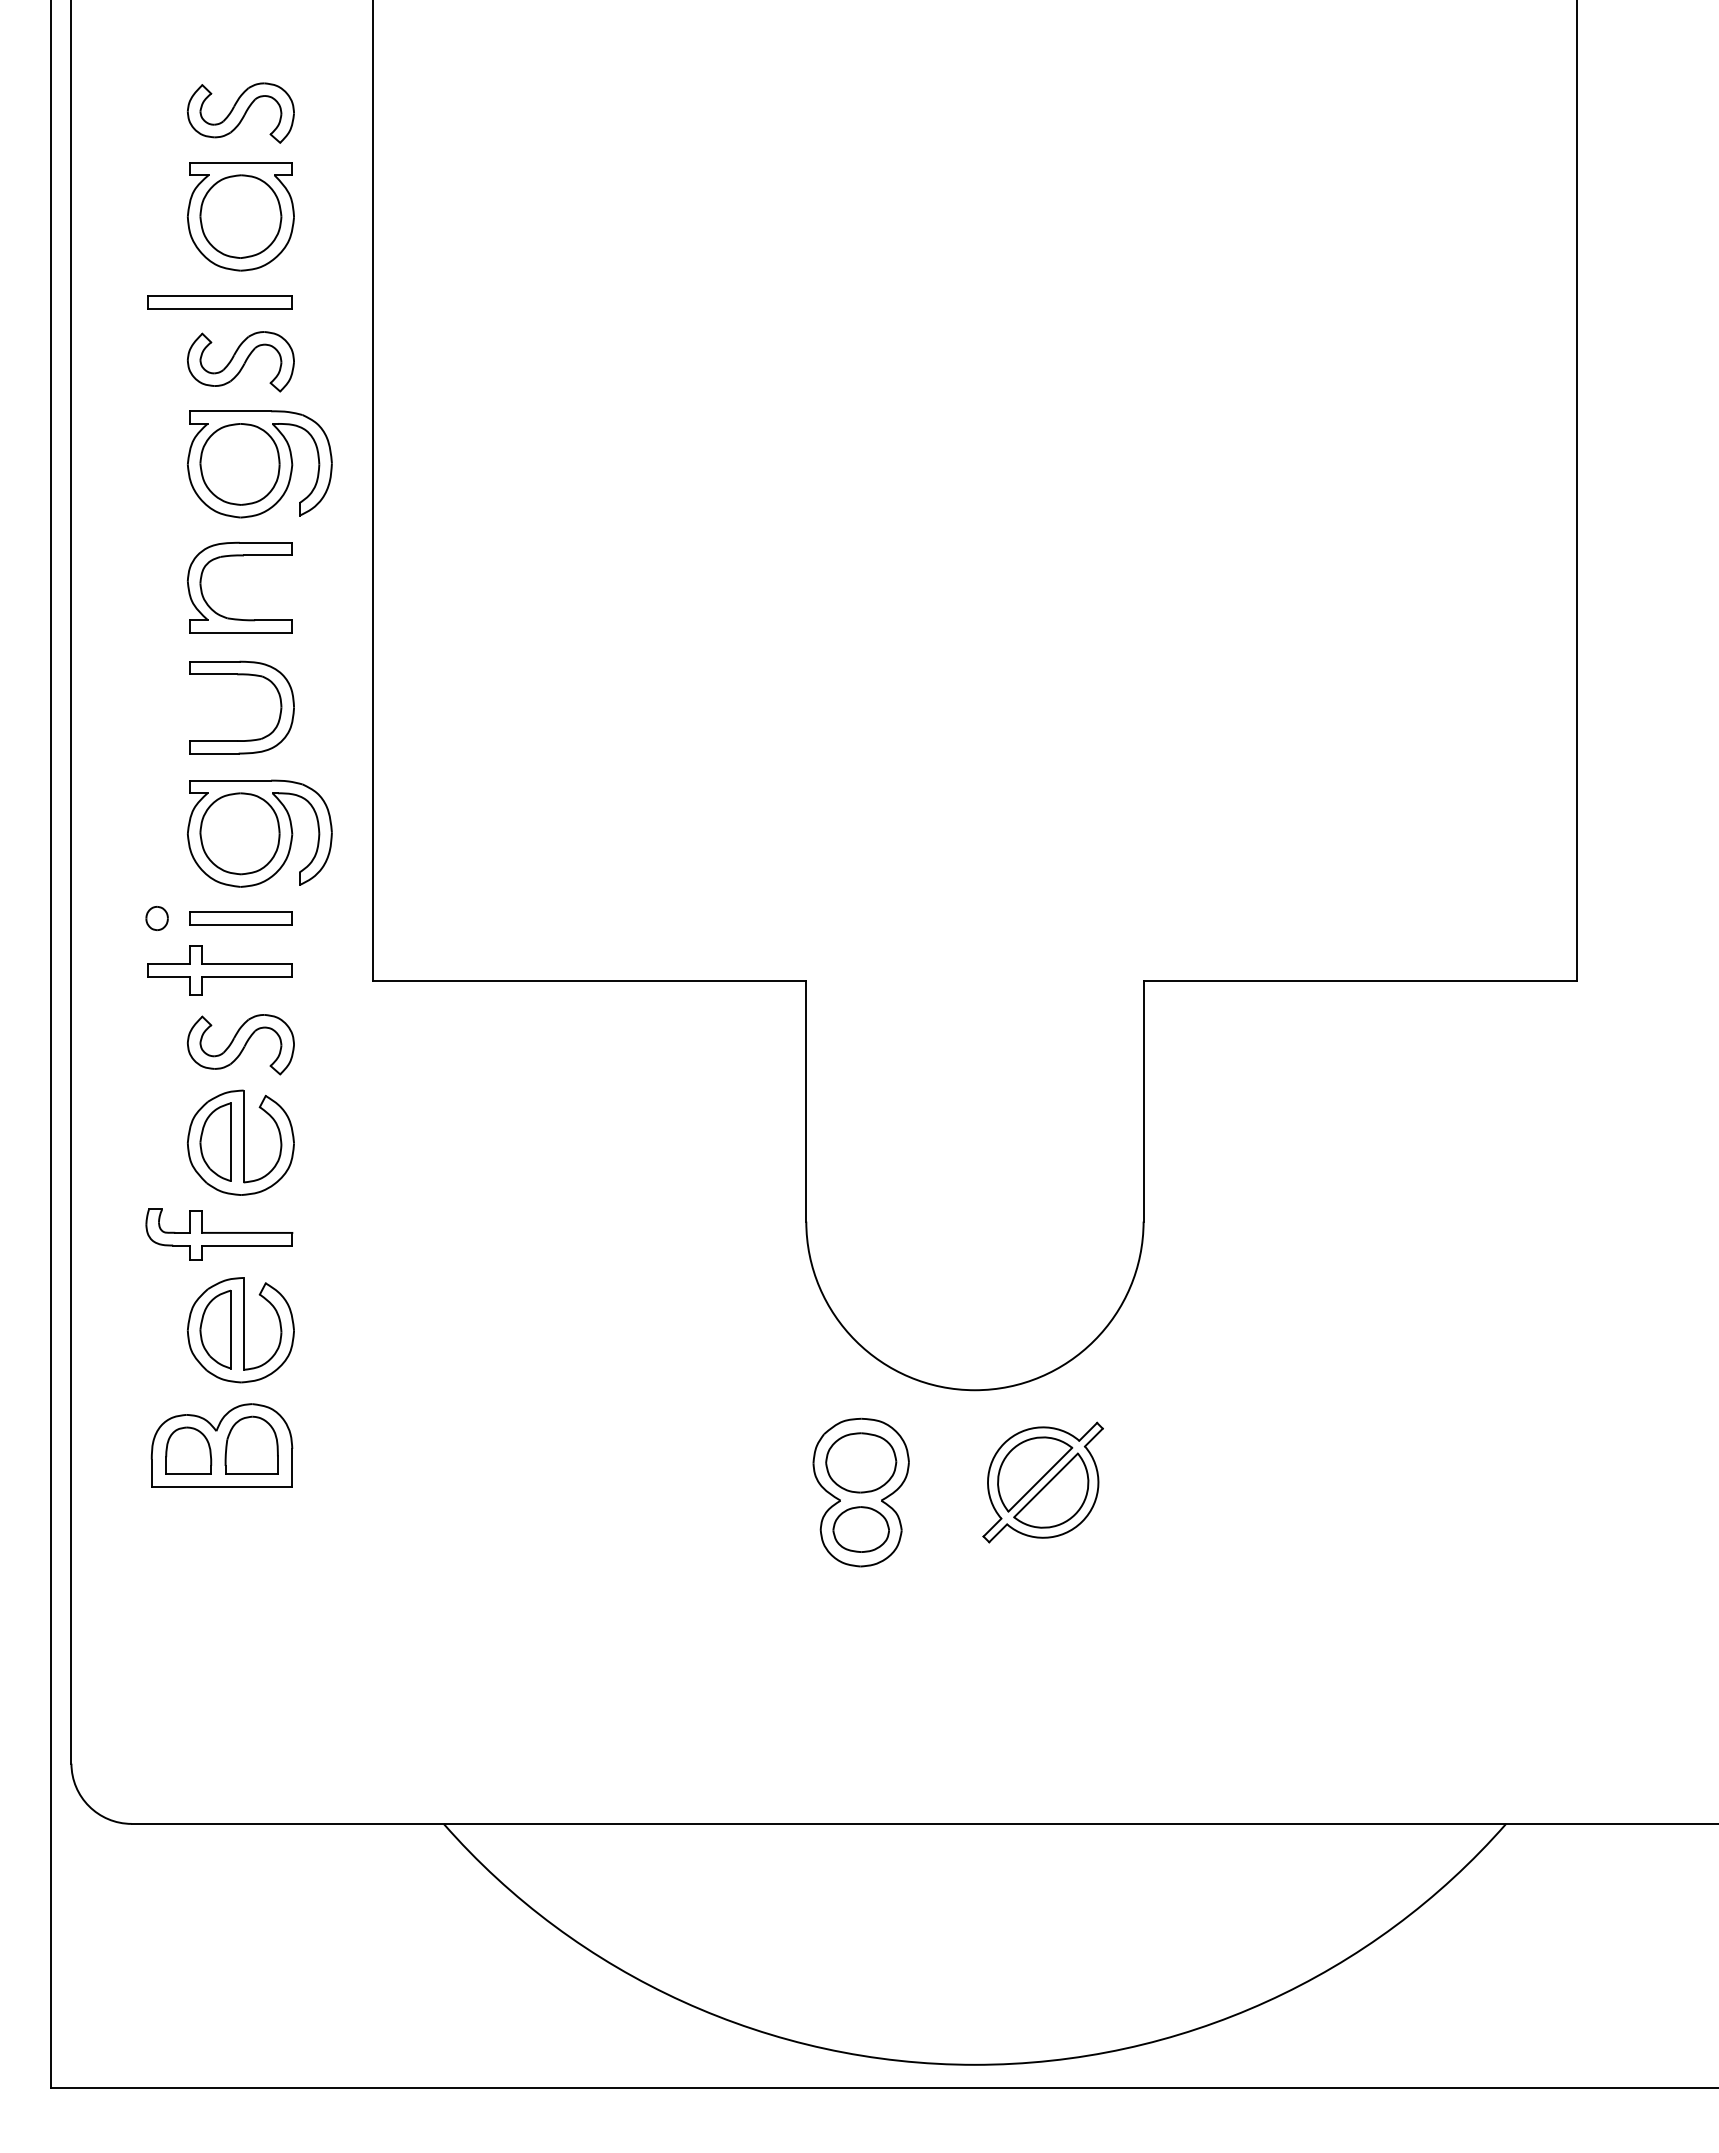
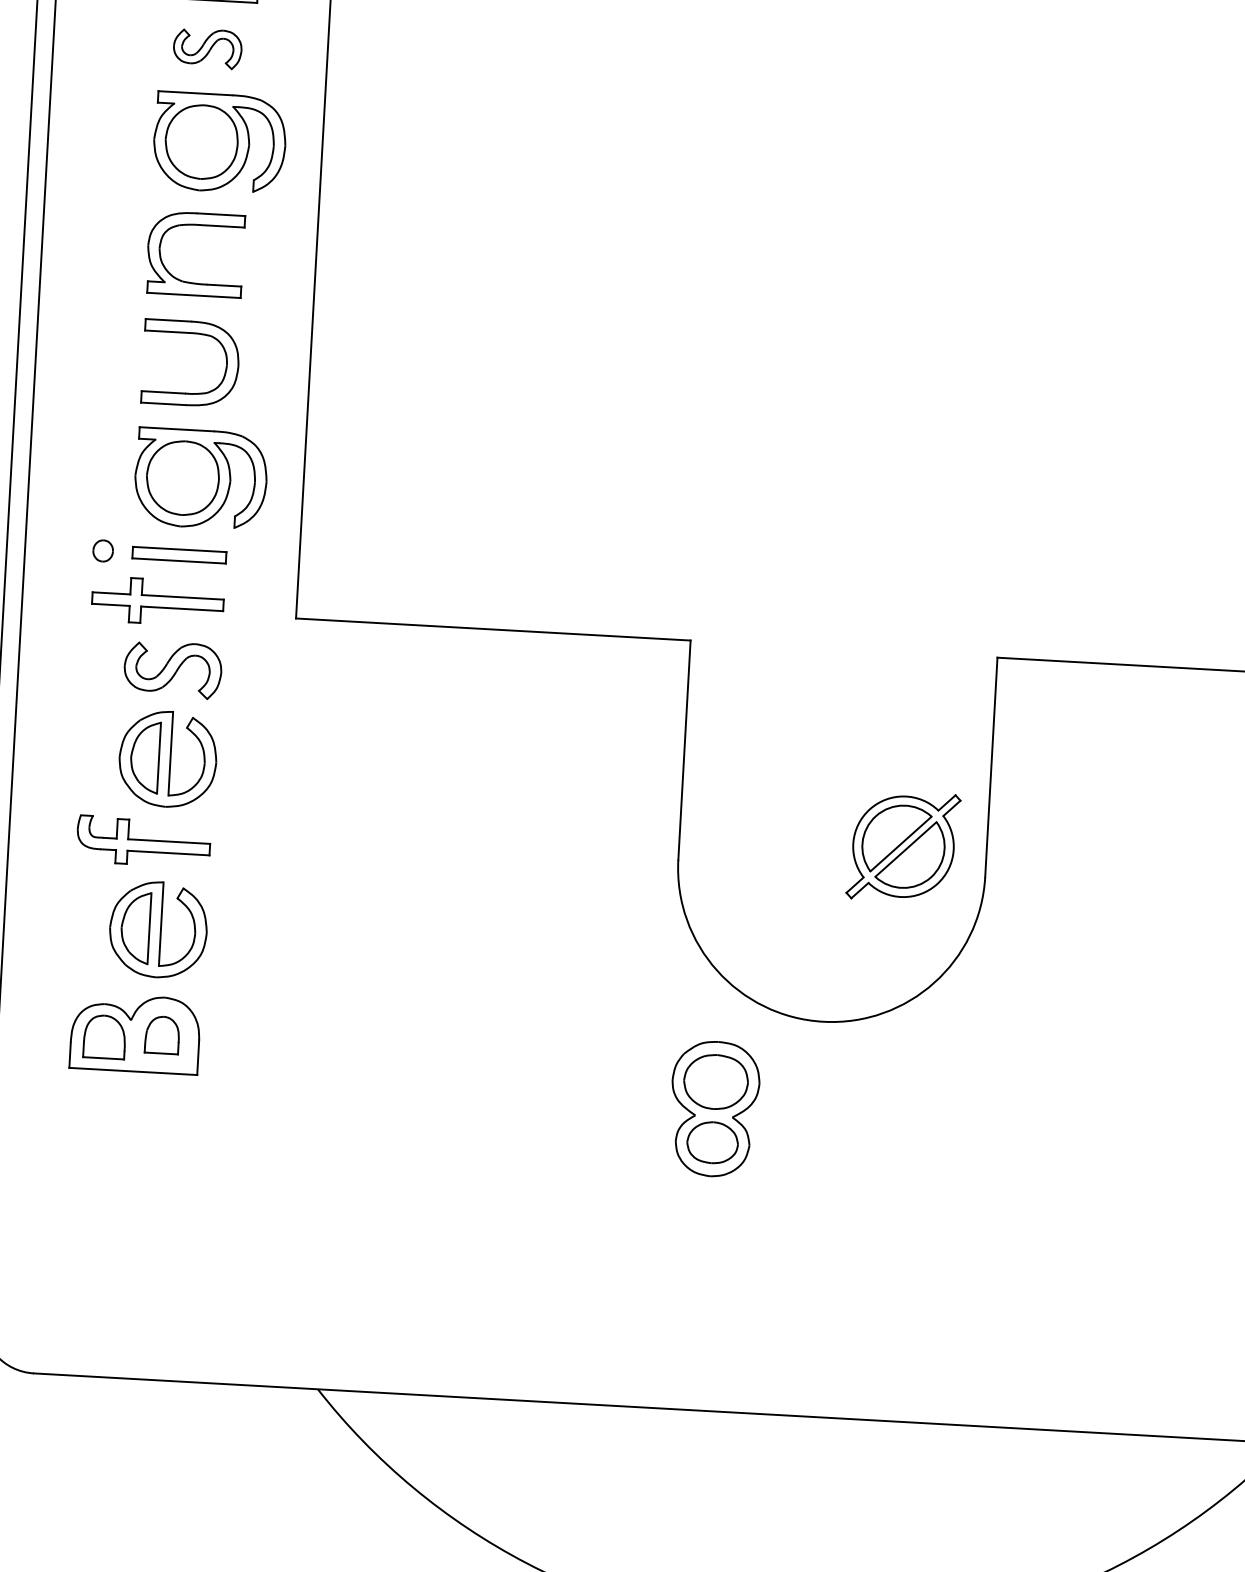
part: (240, 361) -> (207, 48), size x0.7
part: (251, 1444) -> (162, 1034), size x0.7
part: (1042, 1482) -> (902, 846), moved

